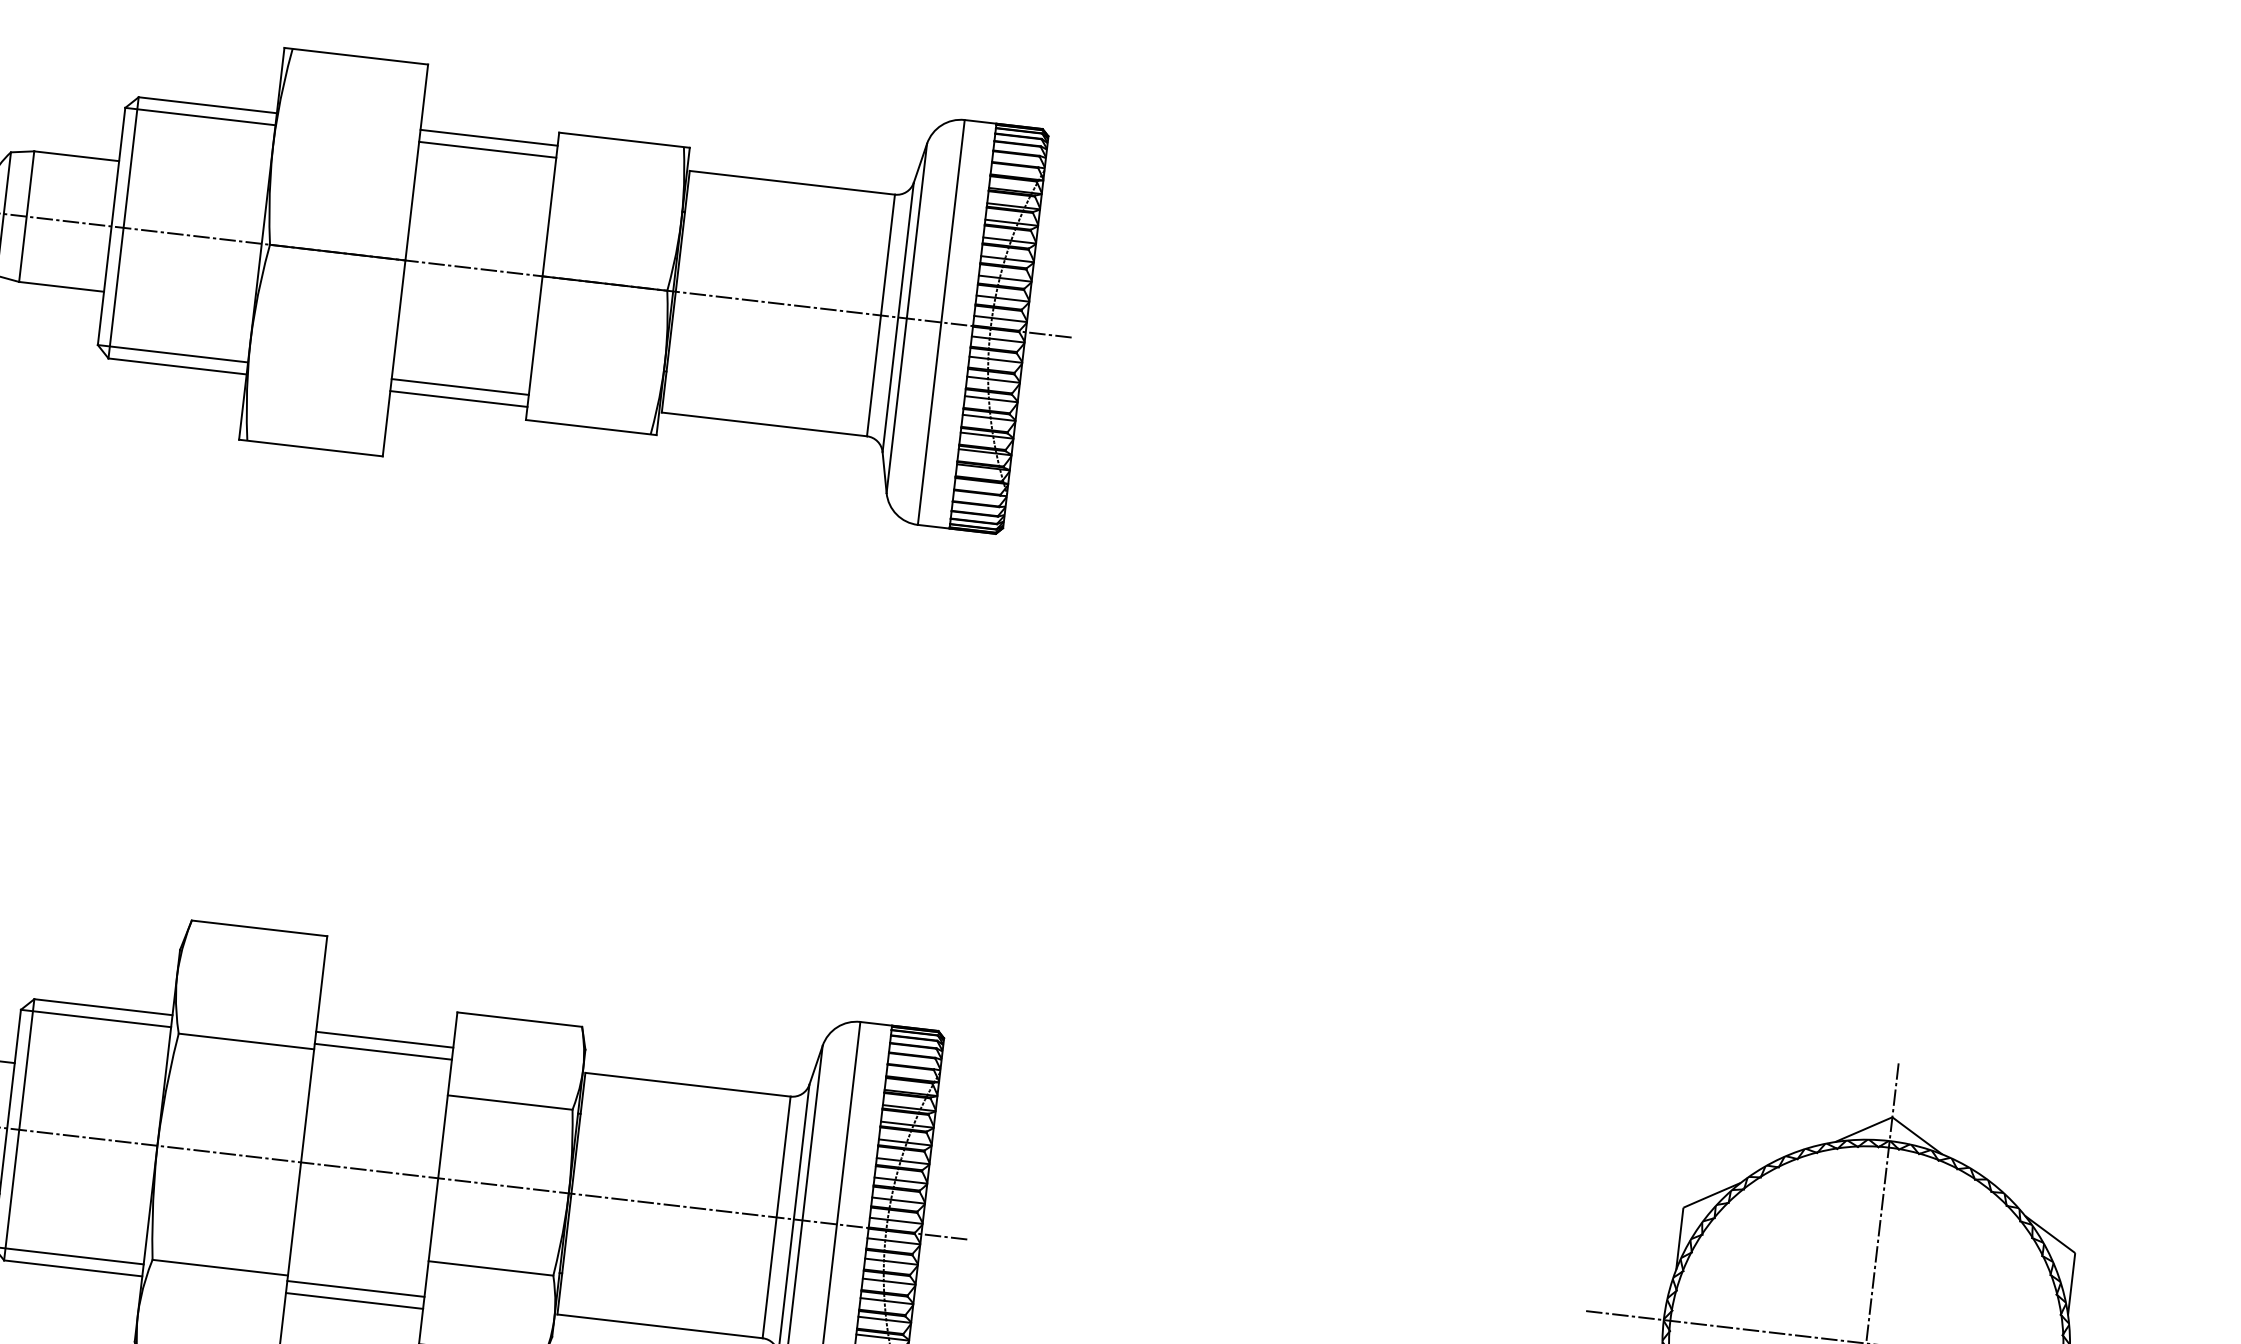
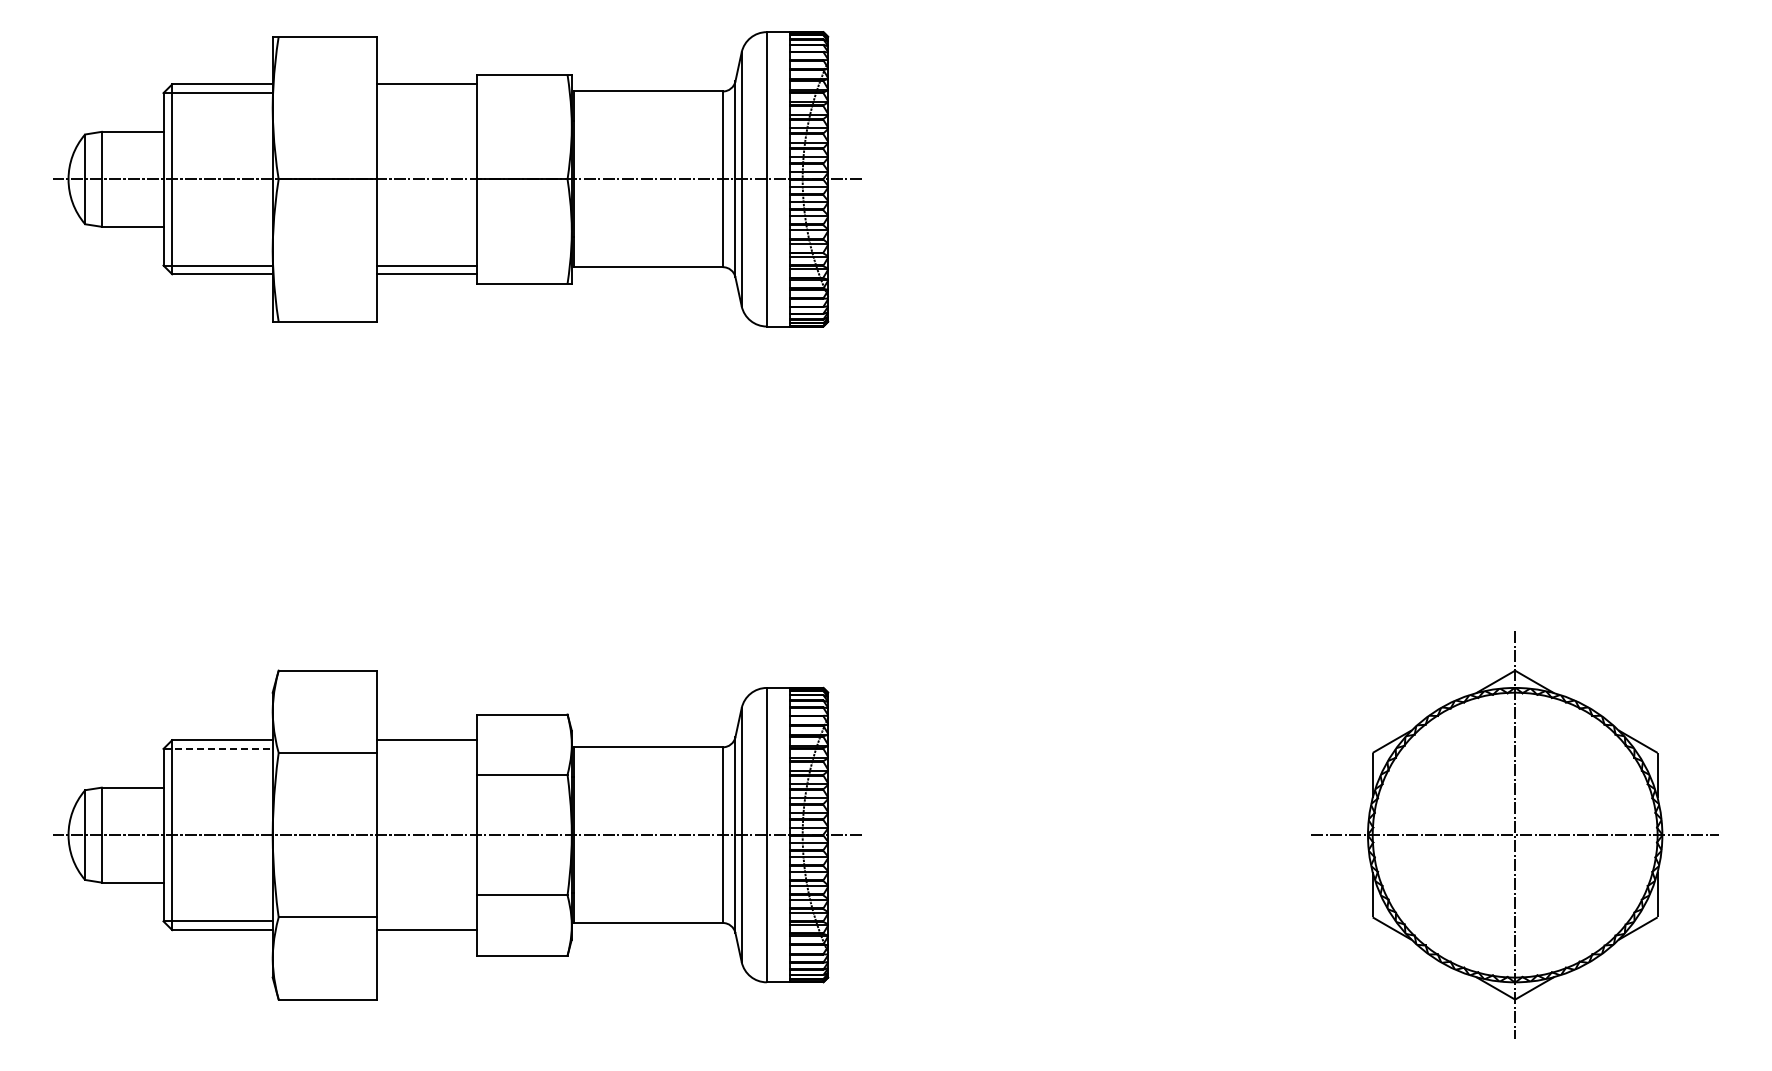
line: (486, 150) -> (426, 93), removed
line: (96, 1018) -> (218, 748), solid -> dashed
line: (382, 1051) -> (426, 748), removed
line: (355, 1289) -> (426, 921), removed

